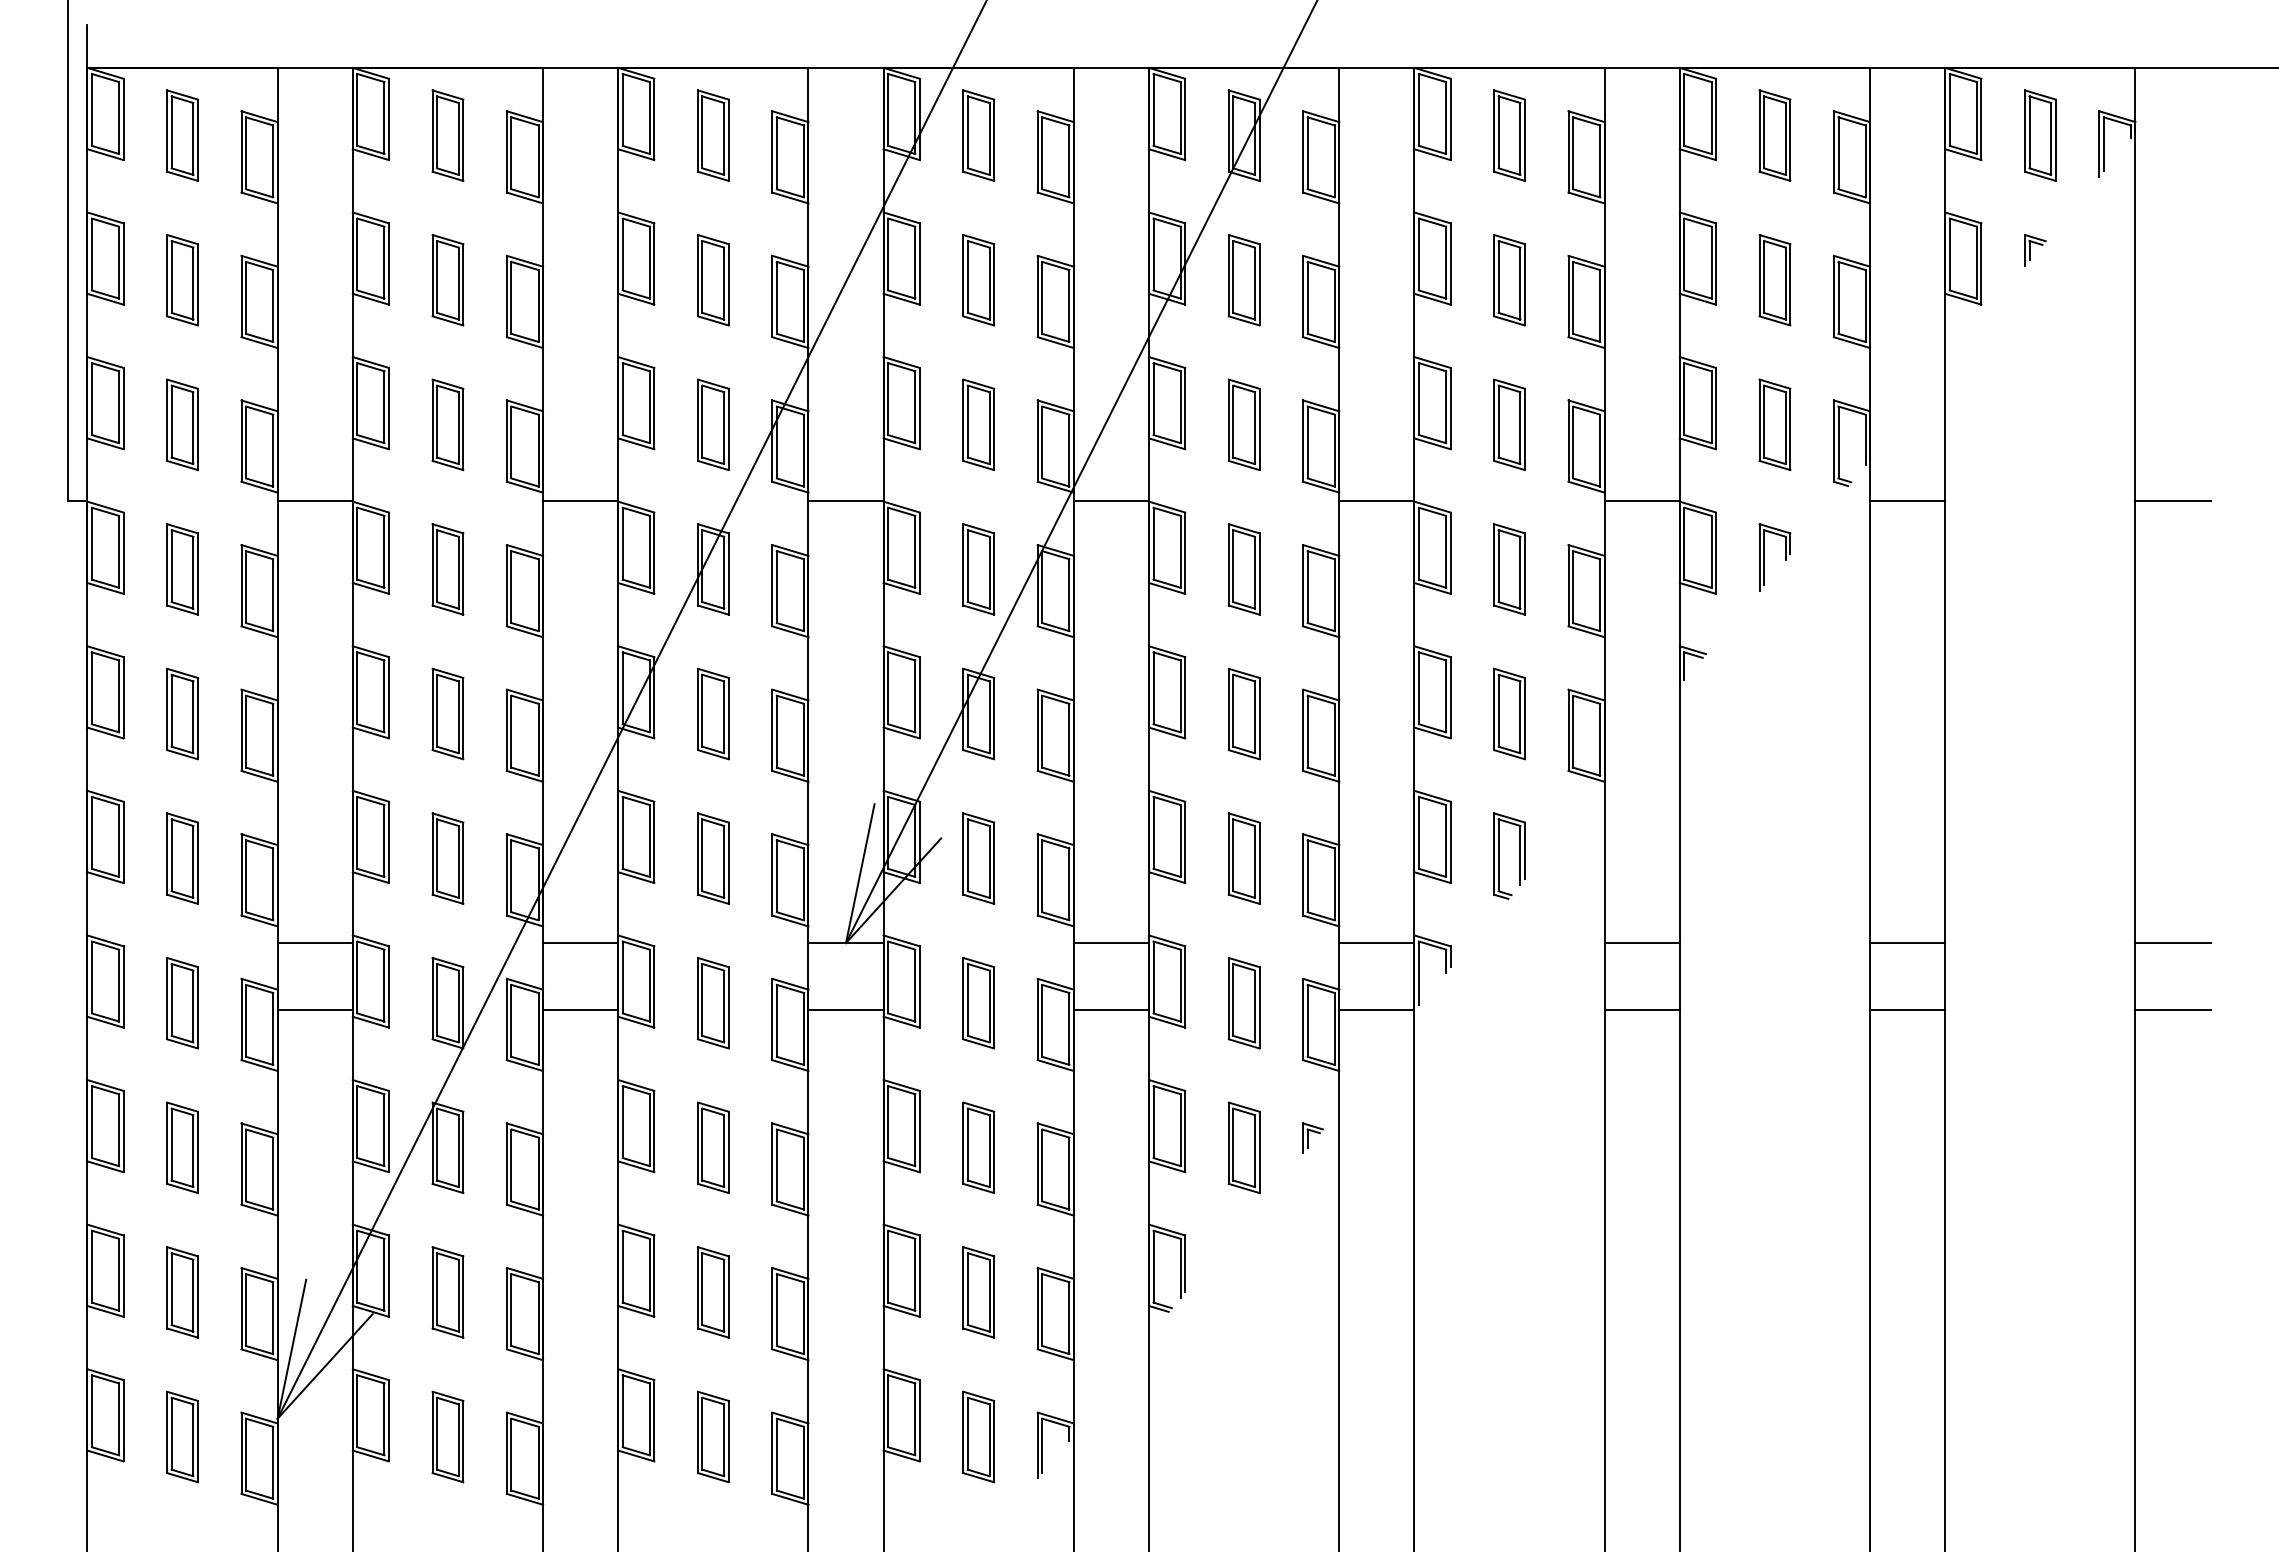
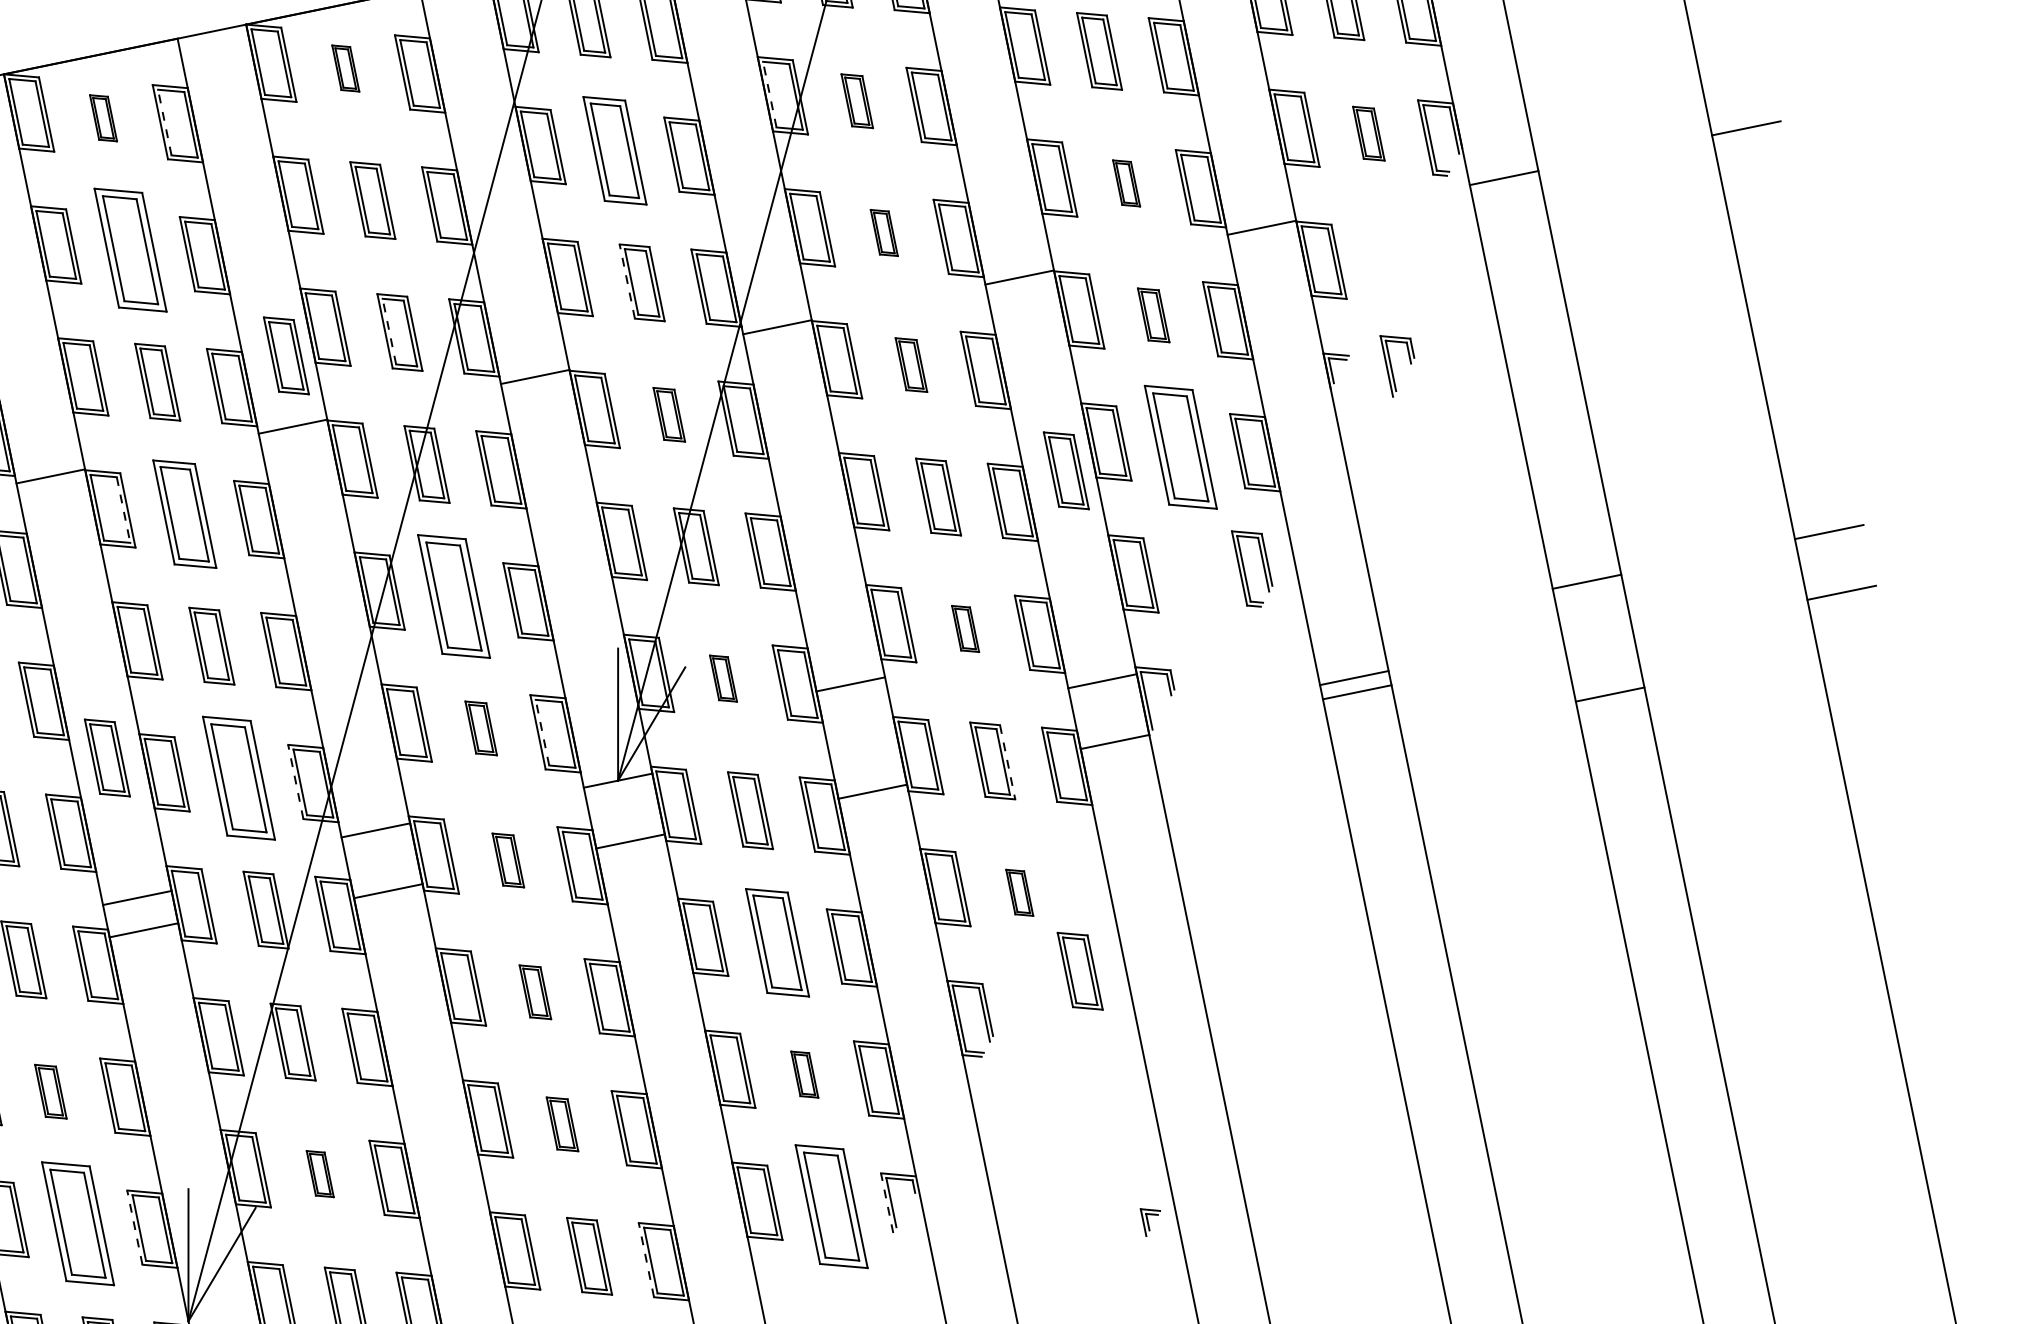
part: (447, 135) -> (103, 118), size x0.6
part: (713, 135) -> (345, 68), size x0.6
line: (511, 153) -> (164, 122), solid -> dashed
line: (1153, 254) -> (769, 94), solid -> dashed
part: (447, 280) -> (130, 250), size x1.6
part: (978, 280) -> (614, 151), size x1.4
part: (1243, 280) -> (856, 101), size x0.7
line: (963, 420) -> (627, 281), solid -> dashed
line: (702, 421) -> (389, 331), solid -> dashed
part: (588, 424) -> (285, 355), added
part: (1243, 424) -> (883, 232), size x0.6
part: (1509, 424) -> (1126, 183), size x0.6
part: (1774, 424) -> (1368, 133), size x0.7
line: (384, 551) -> (123, 509), solid -> dashed
part: (1764, 557) -> (1391, 365), moved
part: (447, 569) -> (184, 514), size x1.4
part: (978, 569) -> (669, 414), size x0.7
part: (1243, 569) -> (910, 365), size x0.7
part: (1509, 569) -> (1153, 315), size x0.7
part: (713, 713) -> (454, 595), size x1.6
part: (1383, 713) -> (1065, 470), added
part: (1509, 713) -> (1180, 446), size x1.6
part: (313, 808) -> (106, 757), added
part: (1499, 855) -> (1244, 568), moved
part: (447, 858) -> (238, 778), size x1.6
part: (713, 858) -> (481, 728), size x0.7
part: (978, 858) -> (723, 678), size x0.6
part: (1243, 858) -> (965, 629), size x0.6
line: (506, 874) -> (295, 781), solid -> dashed
line: (776, 876) -> (542, 732), solid -> dashed
line: (314, 943) -> (143, 930), moved
line: (1111, 943) -> (850, 684), moved
line: (1641, 943) -> (1353, 678), moved
part: (713, 1003) -> (508, 860), size x0.7
line: (1259, 1007) -> (1007, 762), solid -> dashed
line: (314, 1009) -> (136, 897), moved
line: (1907, 1009) -> (1610, 694), moved
part: (1312, 1137) -> (1152, 1220), moved
part: (182, 1147) -> (50, 1091), size x0.7
part: (713, 1147) -> (535, 992), size x0.7
part: (978, 1147) -> (777, 942), size x1.4
part: (1243, 1147) -> (1019, 892), size x0.6
part: (1290, 1243) -> (1080, 971), added
part: (182, 1292) -> (77, 1223), size x1.6
part: (447, 1292) -> (319, 1174), size x0.6
part: (713, 1292) -> (562, 1124), size x0.7
part: (978, 1292) -> (804, 1074), size x0.6
line: (241, 1308) -> (134, 1227), solid -> dashed
part: (978, 1436) -> (831, 1206), size x1.6
line: (1037, 1445) -> (886, 1203), solid -> dashed
line: (772, 1453) -> (646, 1260), solid -> dashed

